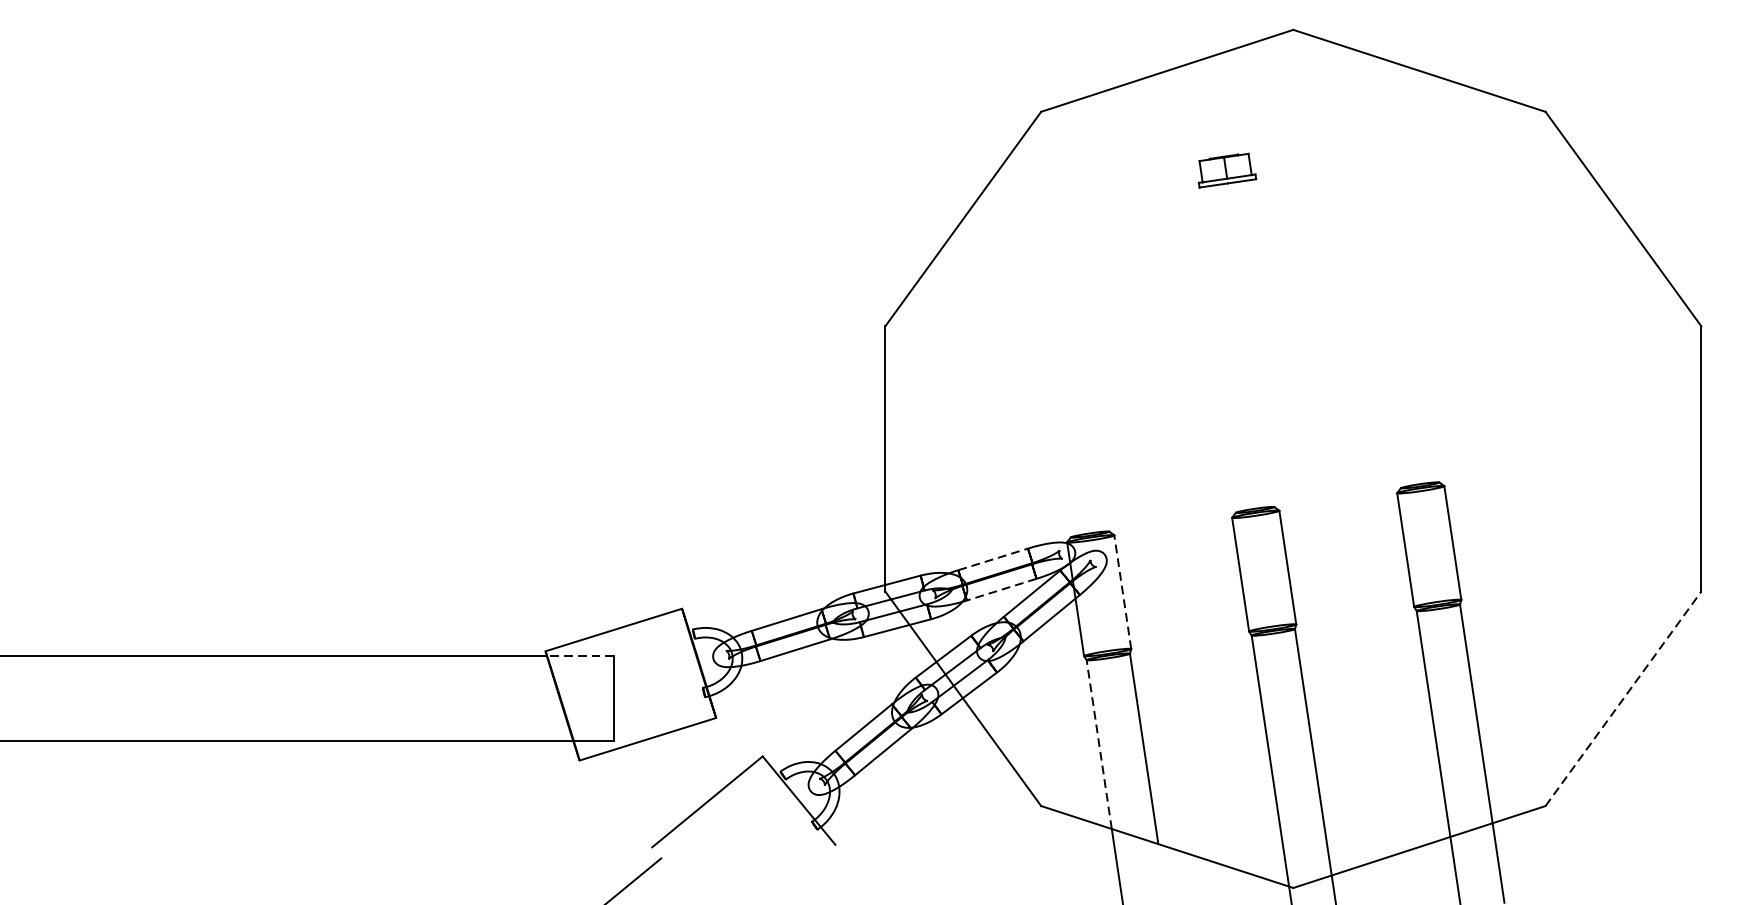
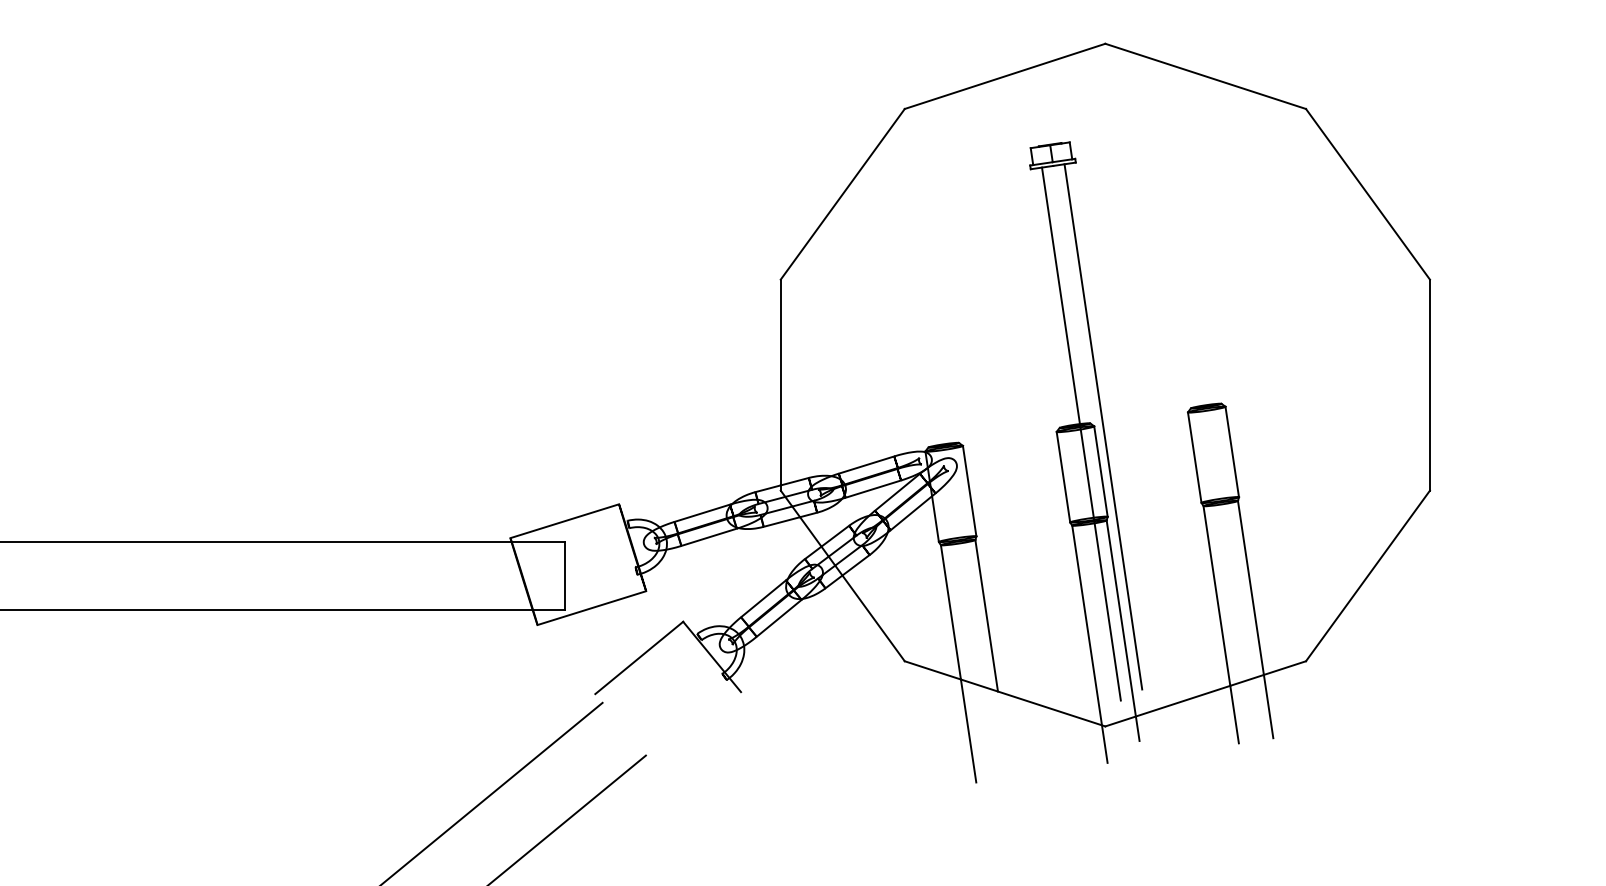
line: (1290, 510) -> (1103, 426), added
line: (1263, 519) -> (1081, 433), added
line: (994, 558) -> (867, 464), dashed -> solid
line: (1000, 590) -> (872, 489), dashed -> solid
line: (1122, 592) -> (969, 491), dashed -> solid
line: (580, 655) -> (538, 541), dashed -> solid
line: (1624, 698) -> (1368, 575), dashed -> solid
line: (1098, 744) -> (950, 612), dashed -> solid

